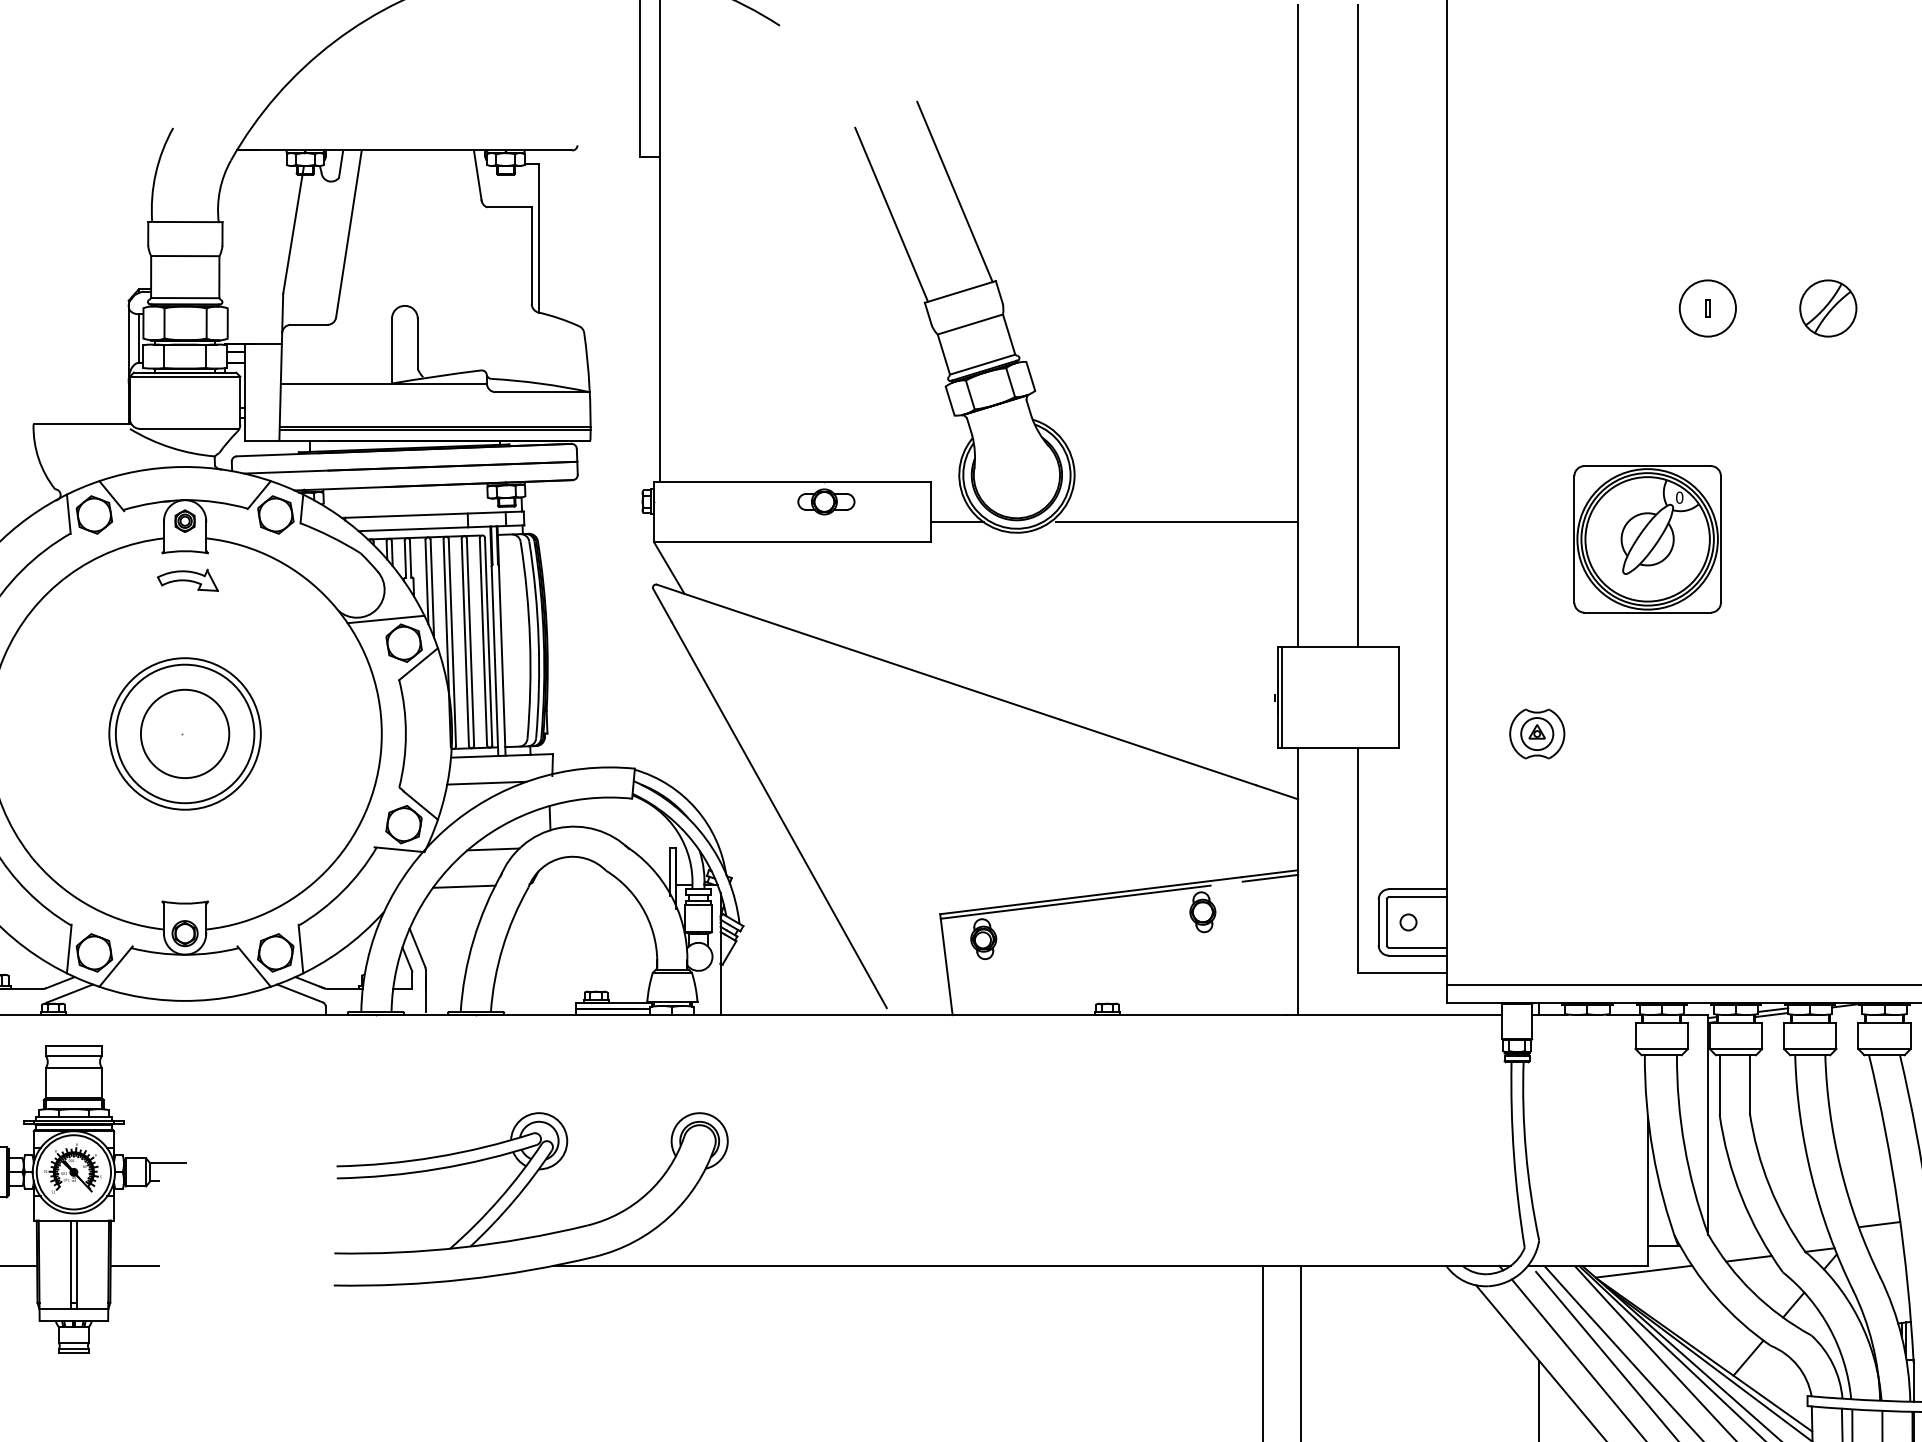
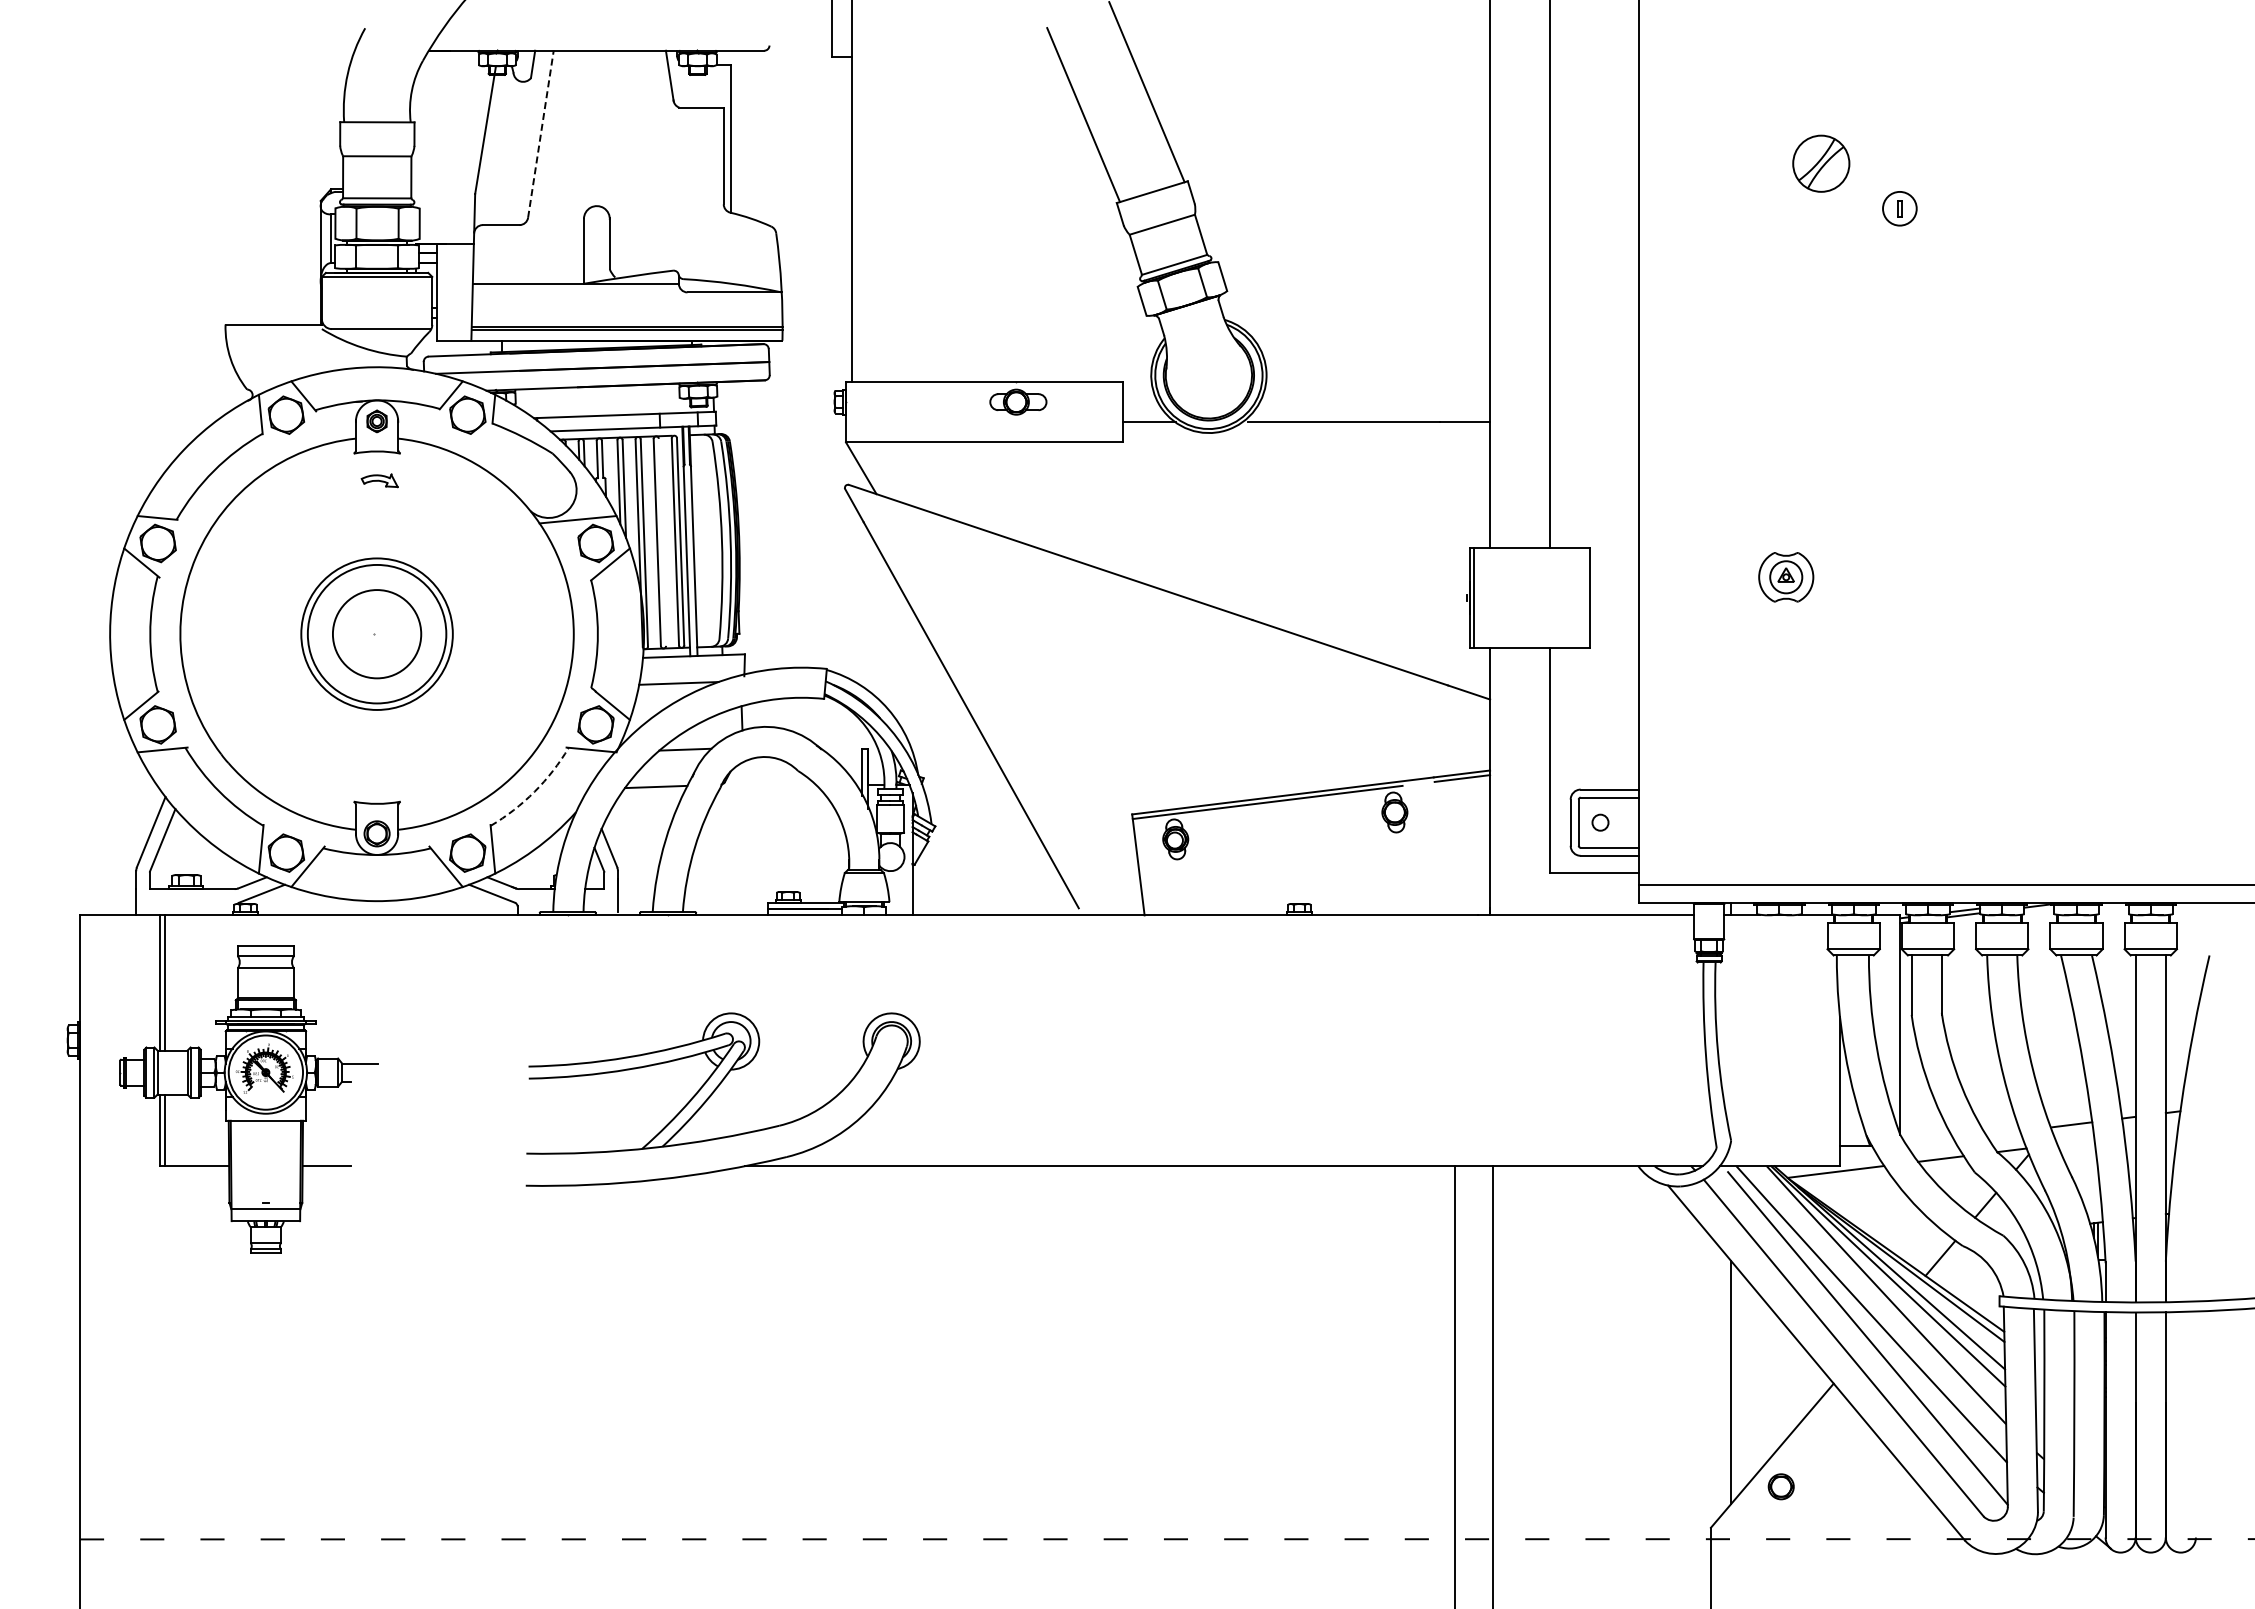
line: (348, 233) -> (540, 133), solid -> dashed
circle: (1707, 308) -> (1899, 208), size x0.6
part: (1828, 308) -> (1821, 163), moved
part: (1647, 539) -> (1839, 439), removed
part: (187, 580) -> (379, 480), size x0.6
line: (470, 641) -> (662, 541), removed
part: (1537, 734) -> (1786, 577), moved
arc: (342, 891) -> (534, 791), solid -> dashed
line: (70, 1264) -> (262, 1164), removed
line: (76, 1264) -> (268, 1164), removed

